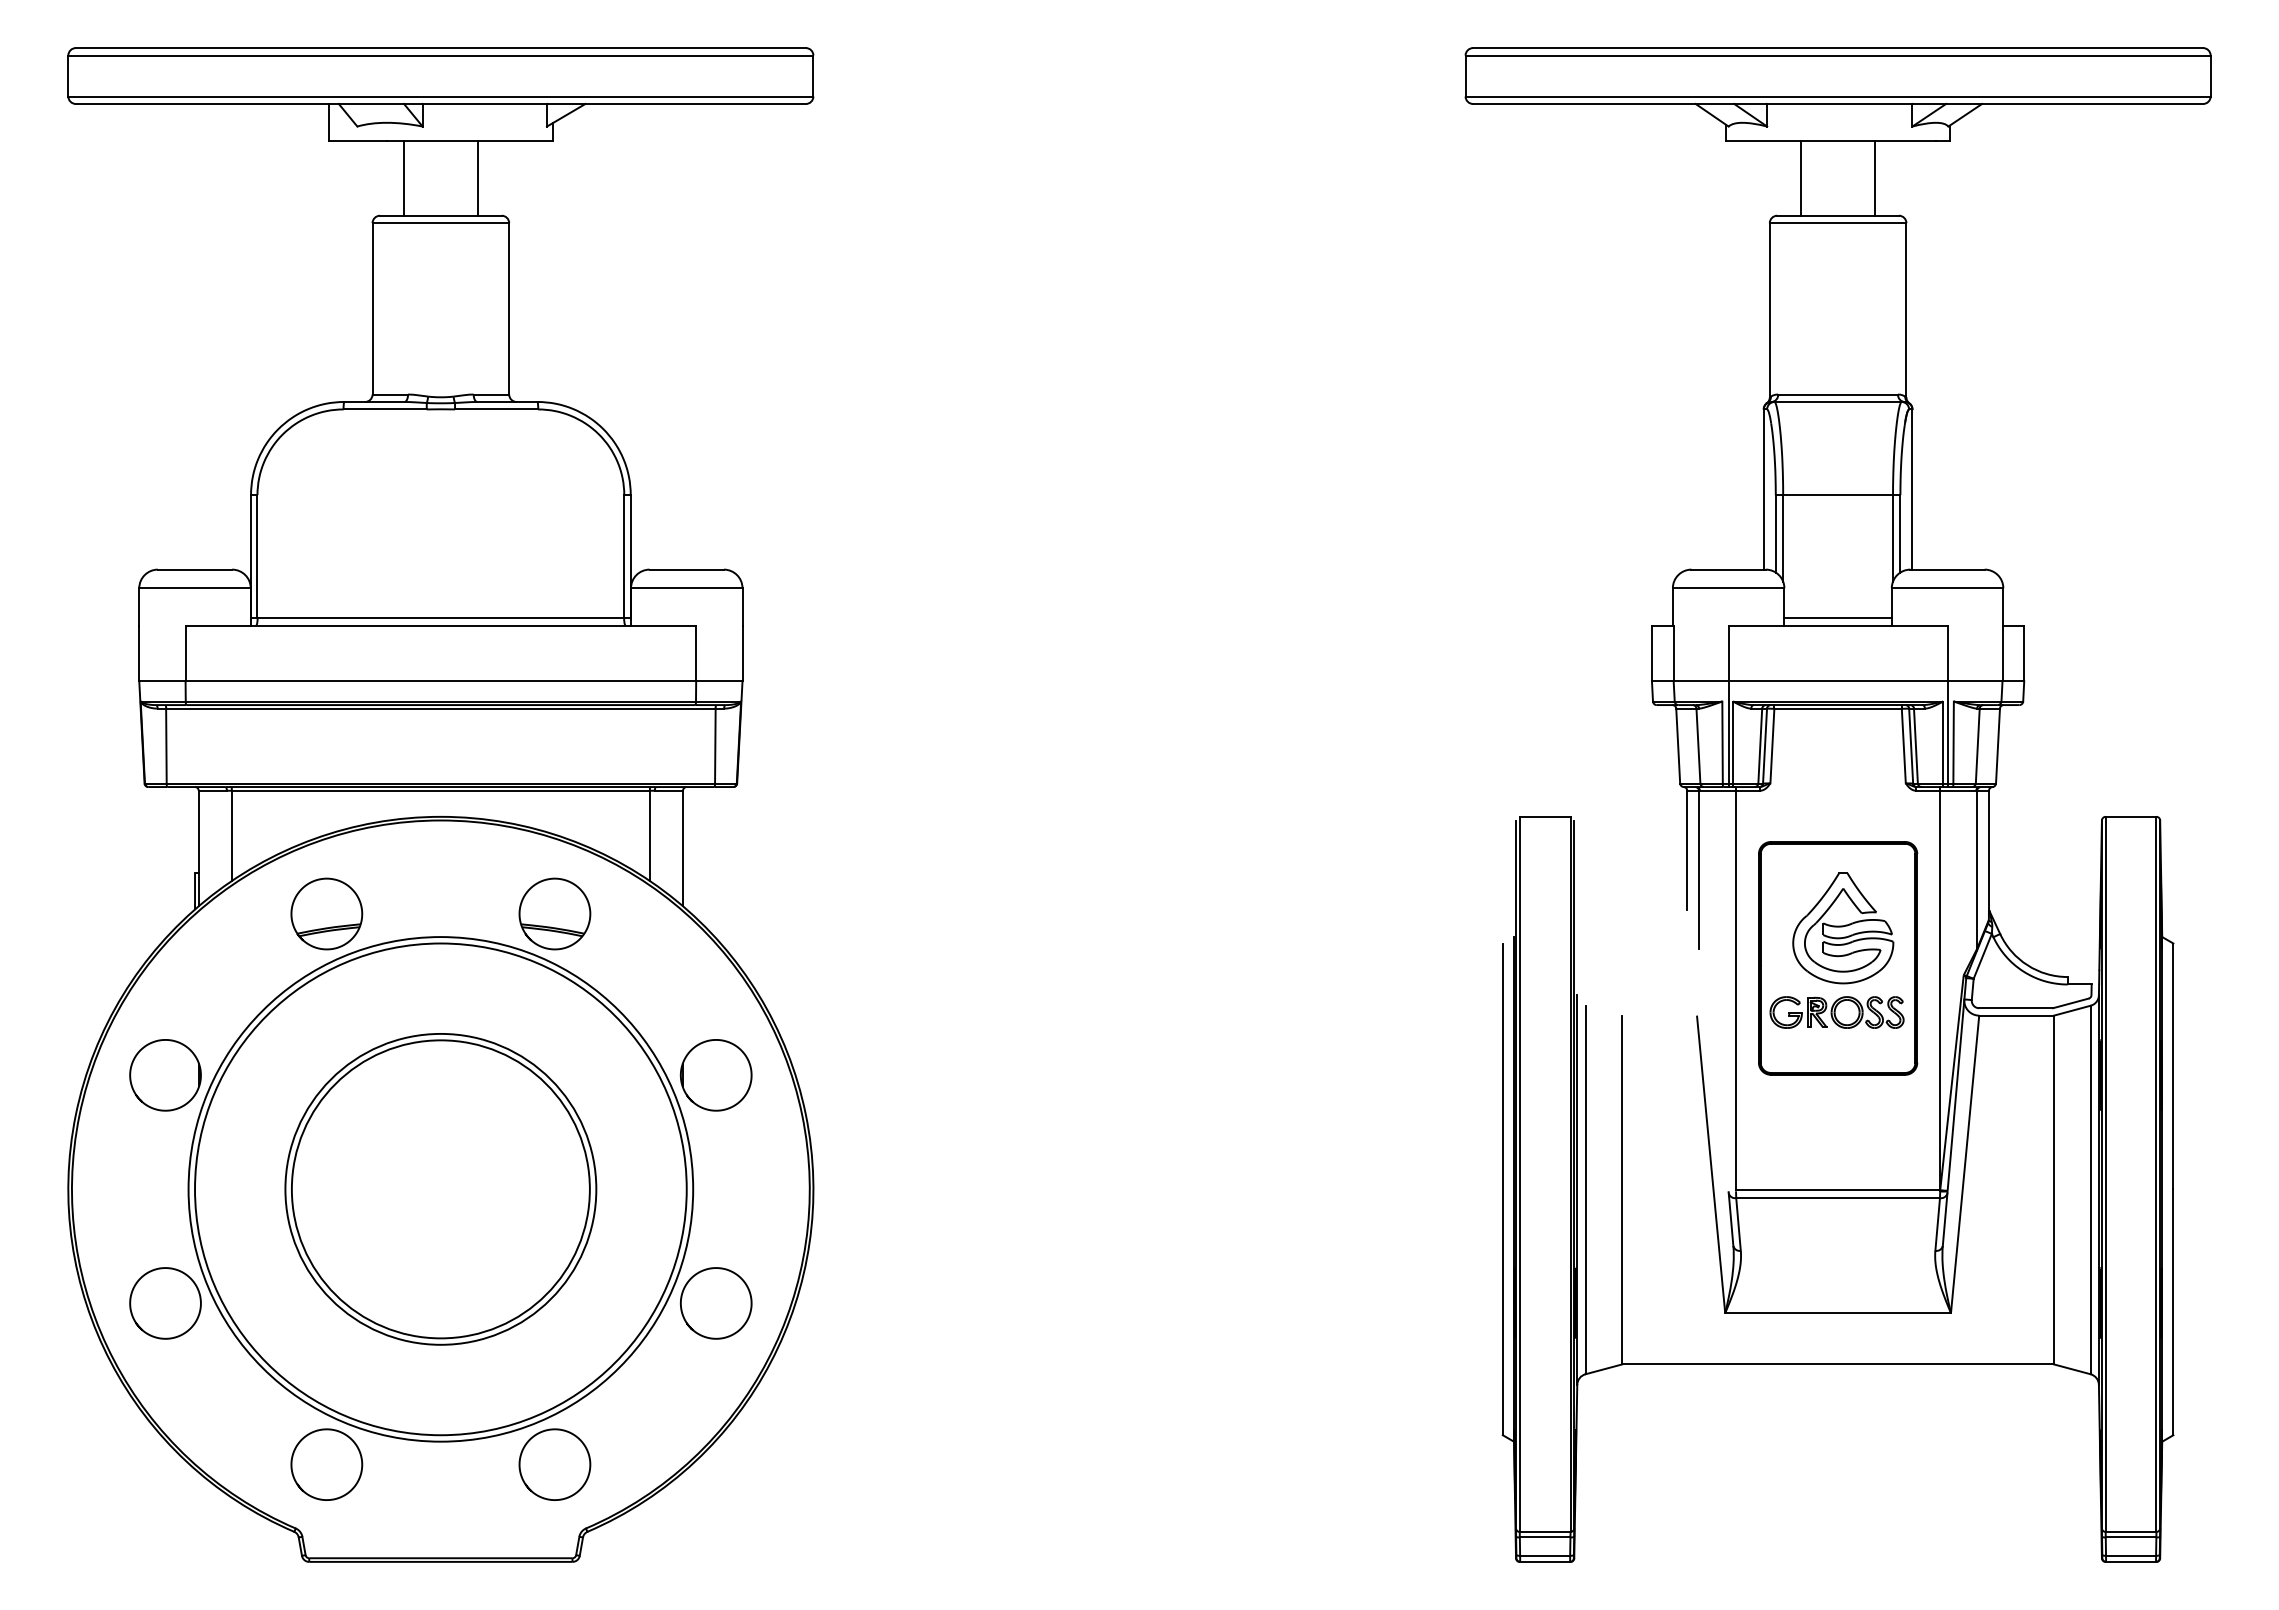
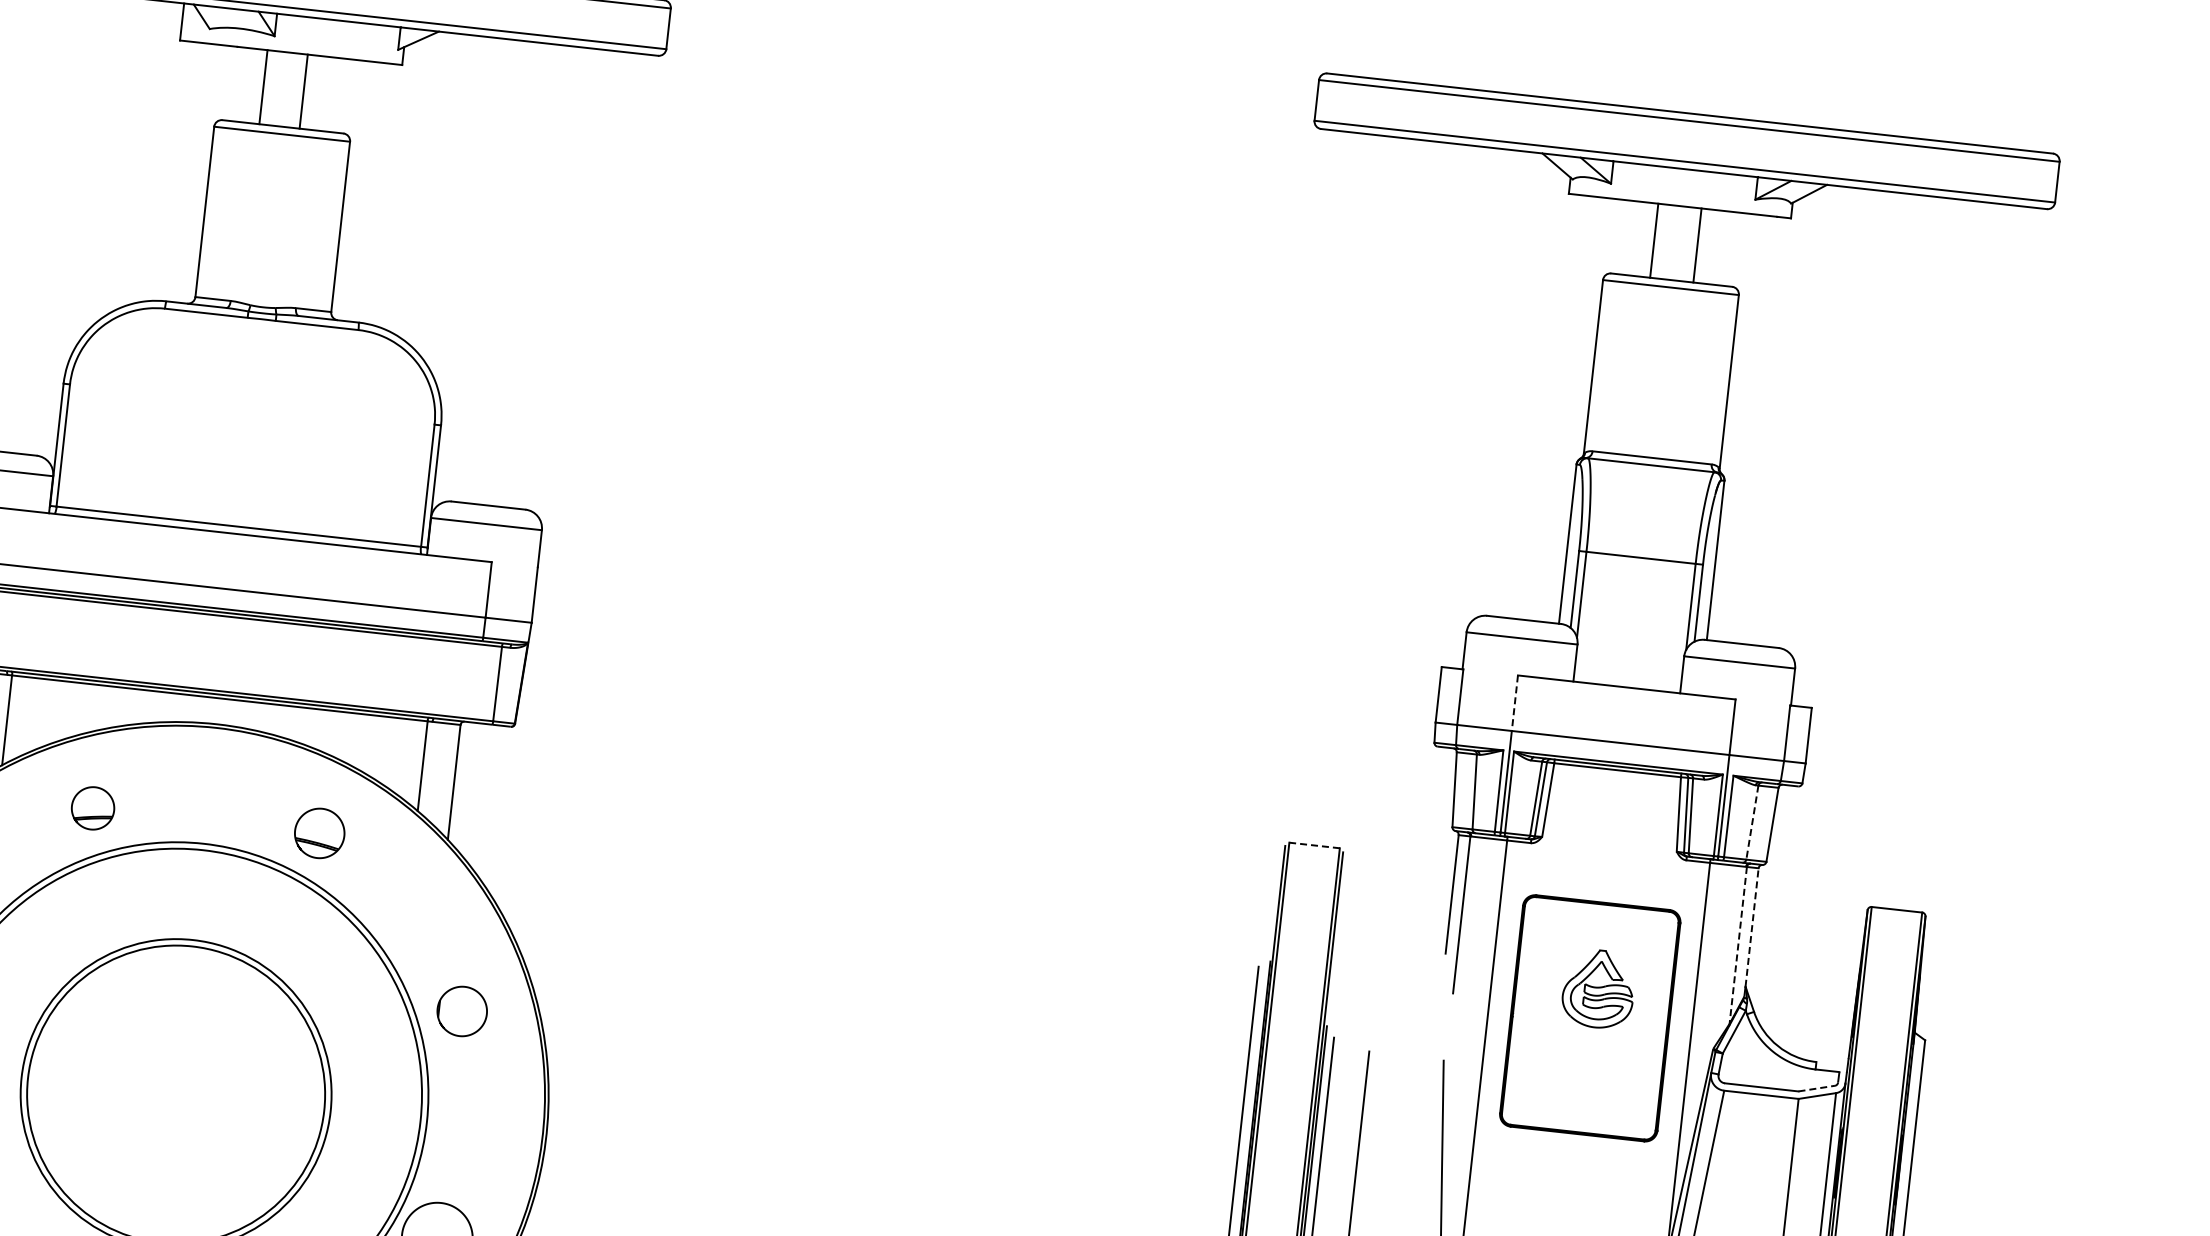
line: (403, 178) -> (303, 91), moved
line: (478, 178) -> (263, 87), moved
line: (1800, 178) -> (1697, 245), moved
line: (1875, 178) -> (1654, 240), moved
line: (1837, 618) -> (1626, 680), removed
line: (1728, 653) -> (1514, 703), solid -> dashed
line: (1977, 746) -> (1752, 823), solid -> dashed
line: (1544, 816) -> (1314, 845), solid -> dashed
line: (1988, 850) -> (1751, 927), solid -> dashed
line: (1977, 869) -> (1738, 945), solid -> dashed
part: (326, 913) -> (92, 807), size x0.6
part: (554, 913) -> (319, 832), size x0.7
part: (1843, 928) -> (1598, 989), size x0.7
line: (2071, 1003) -> (1817, 1088), solid -> dashed
part: (1836, 1012) -> (1582, 1071), removed
part: (715, 1075) -> (461, 1011), size x0.7

